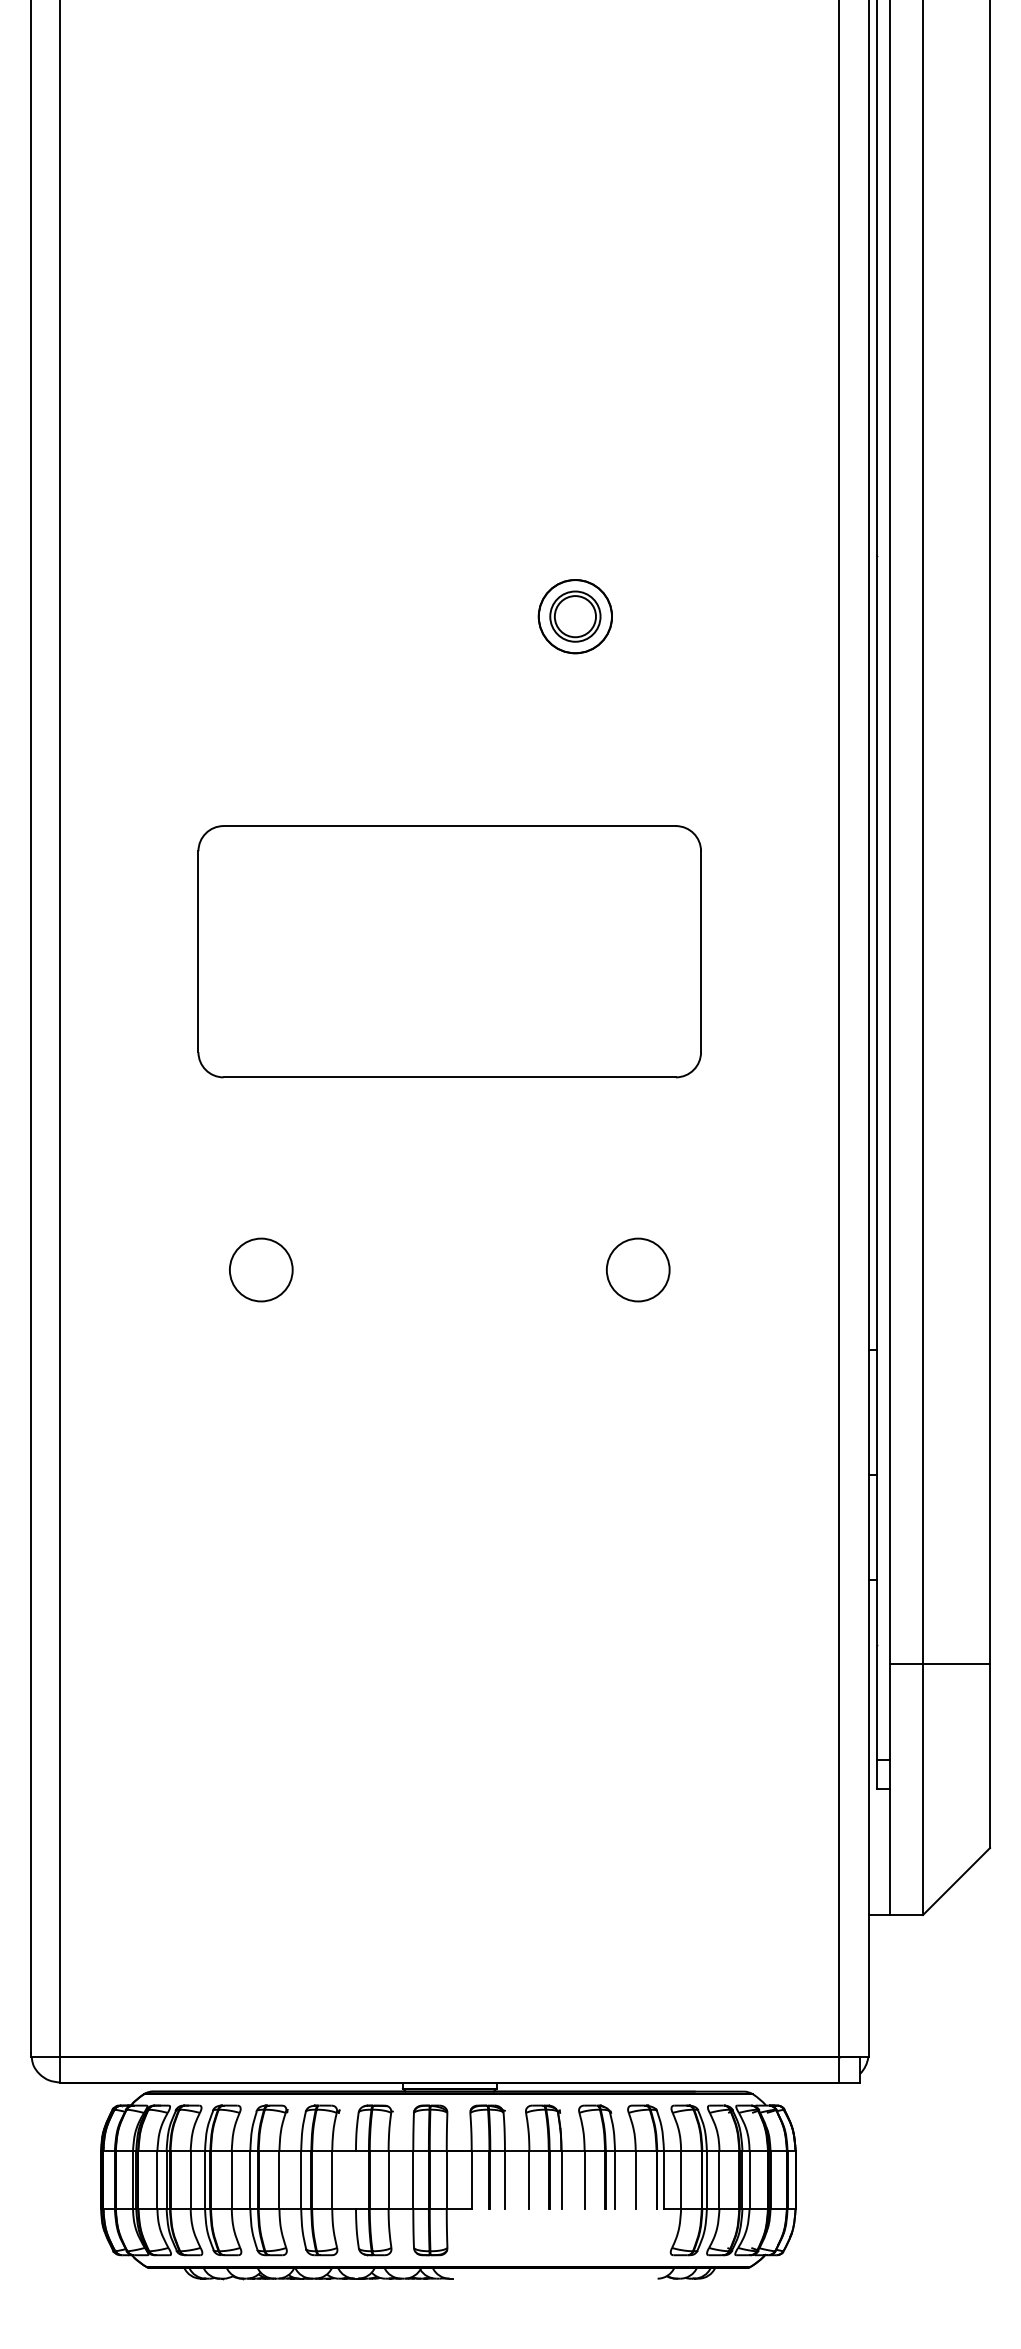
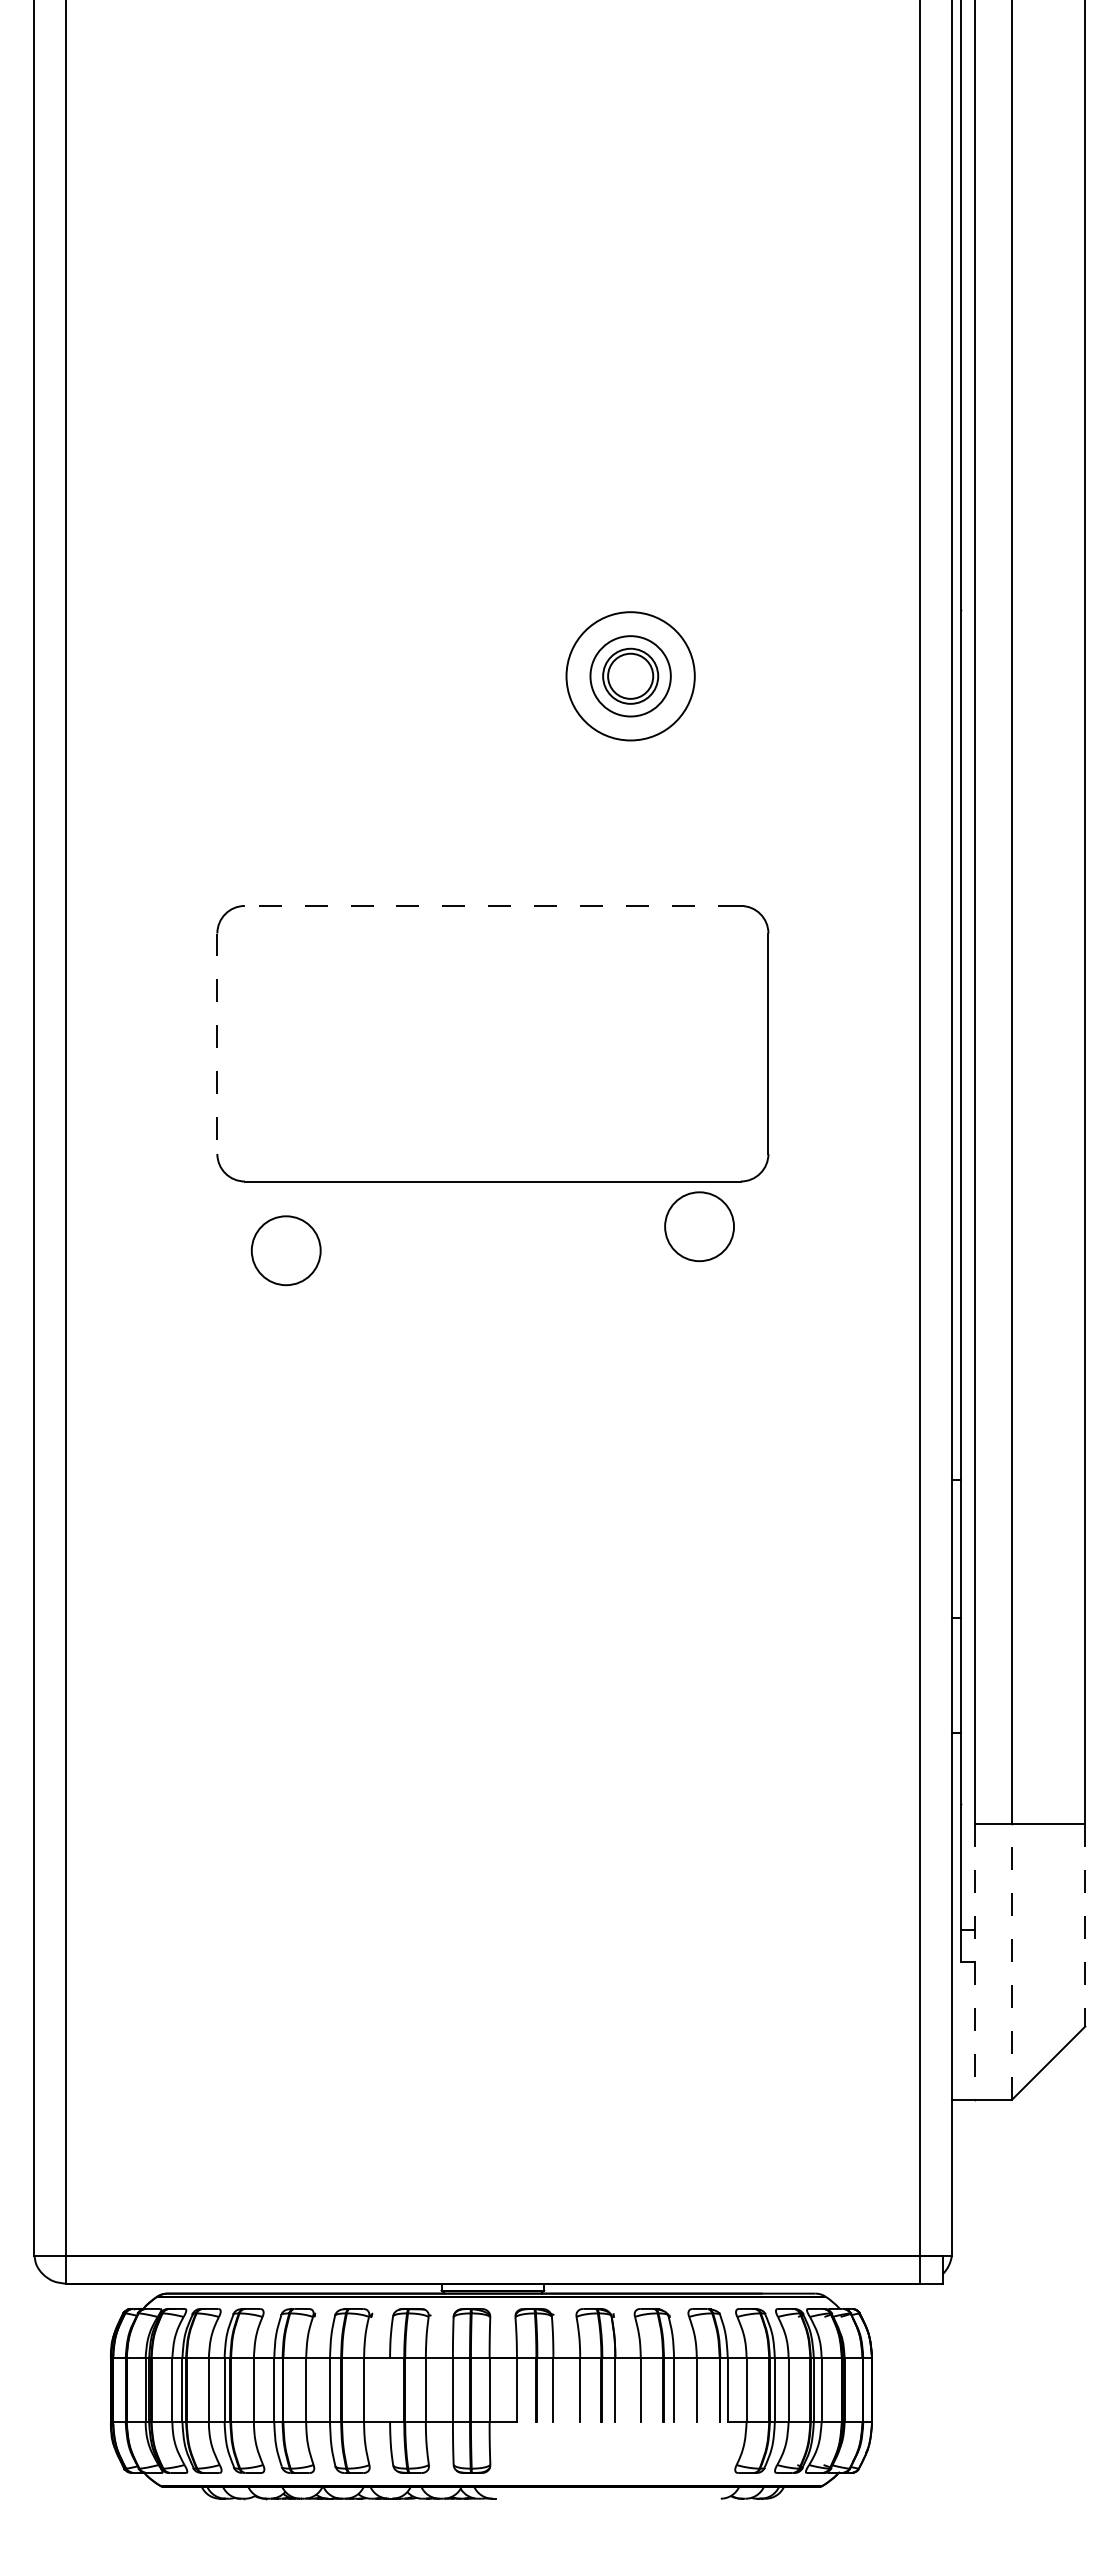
circle: (575, 616) -> (630, 676), size x1.6
line: (449, 825) -> (492, 905), solid -> dashed
line: (198, 952) -> (217, 1044), solid -> dashed
circle: (260, 1269) -> (285, 1250), moved
circle: (638, 1269) -> (699, 1226), moved
line: (990, 1755) -> (1085, 1925), solid -> dashed
line: (889, 1789) -> (975, 1962), solid -> dashed
line: (922, 1789) -> (1011, 1962), solid -> dashed

